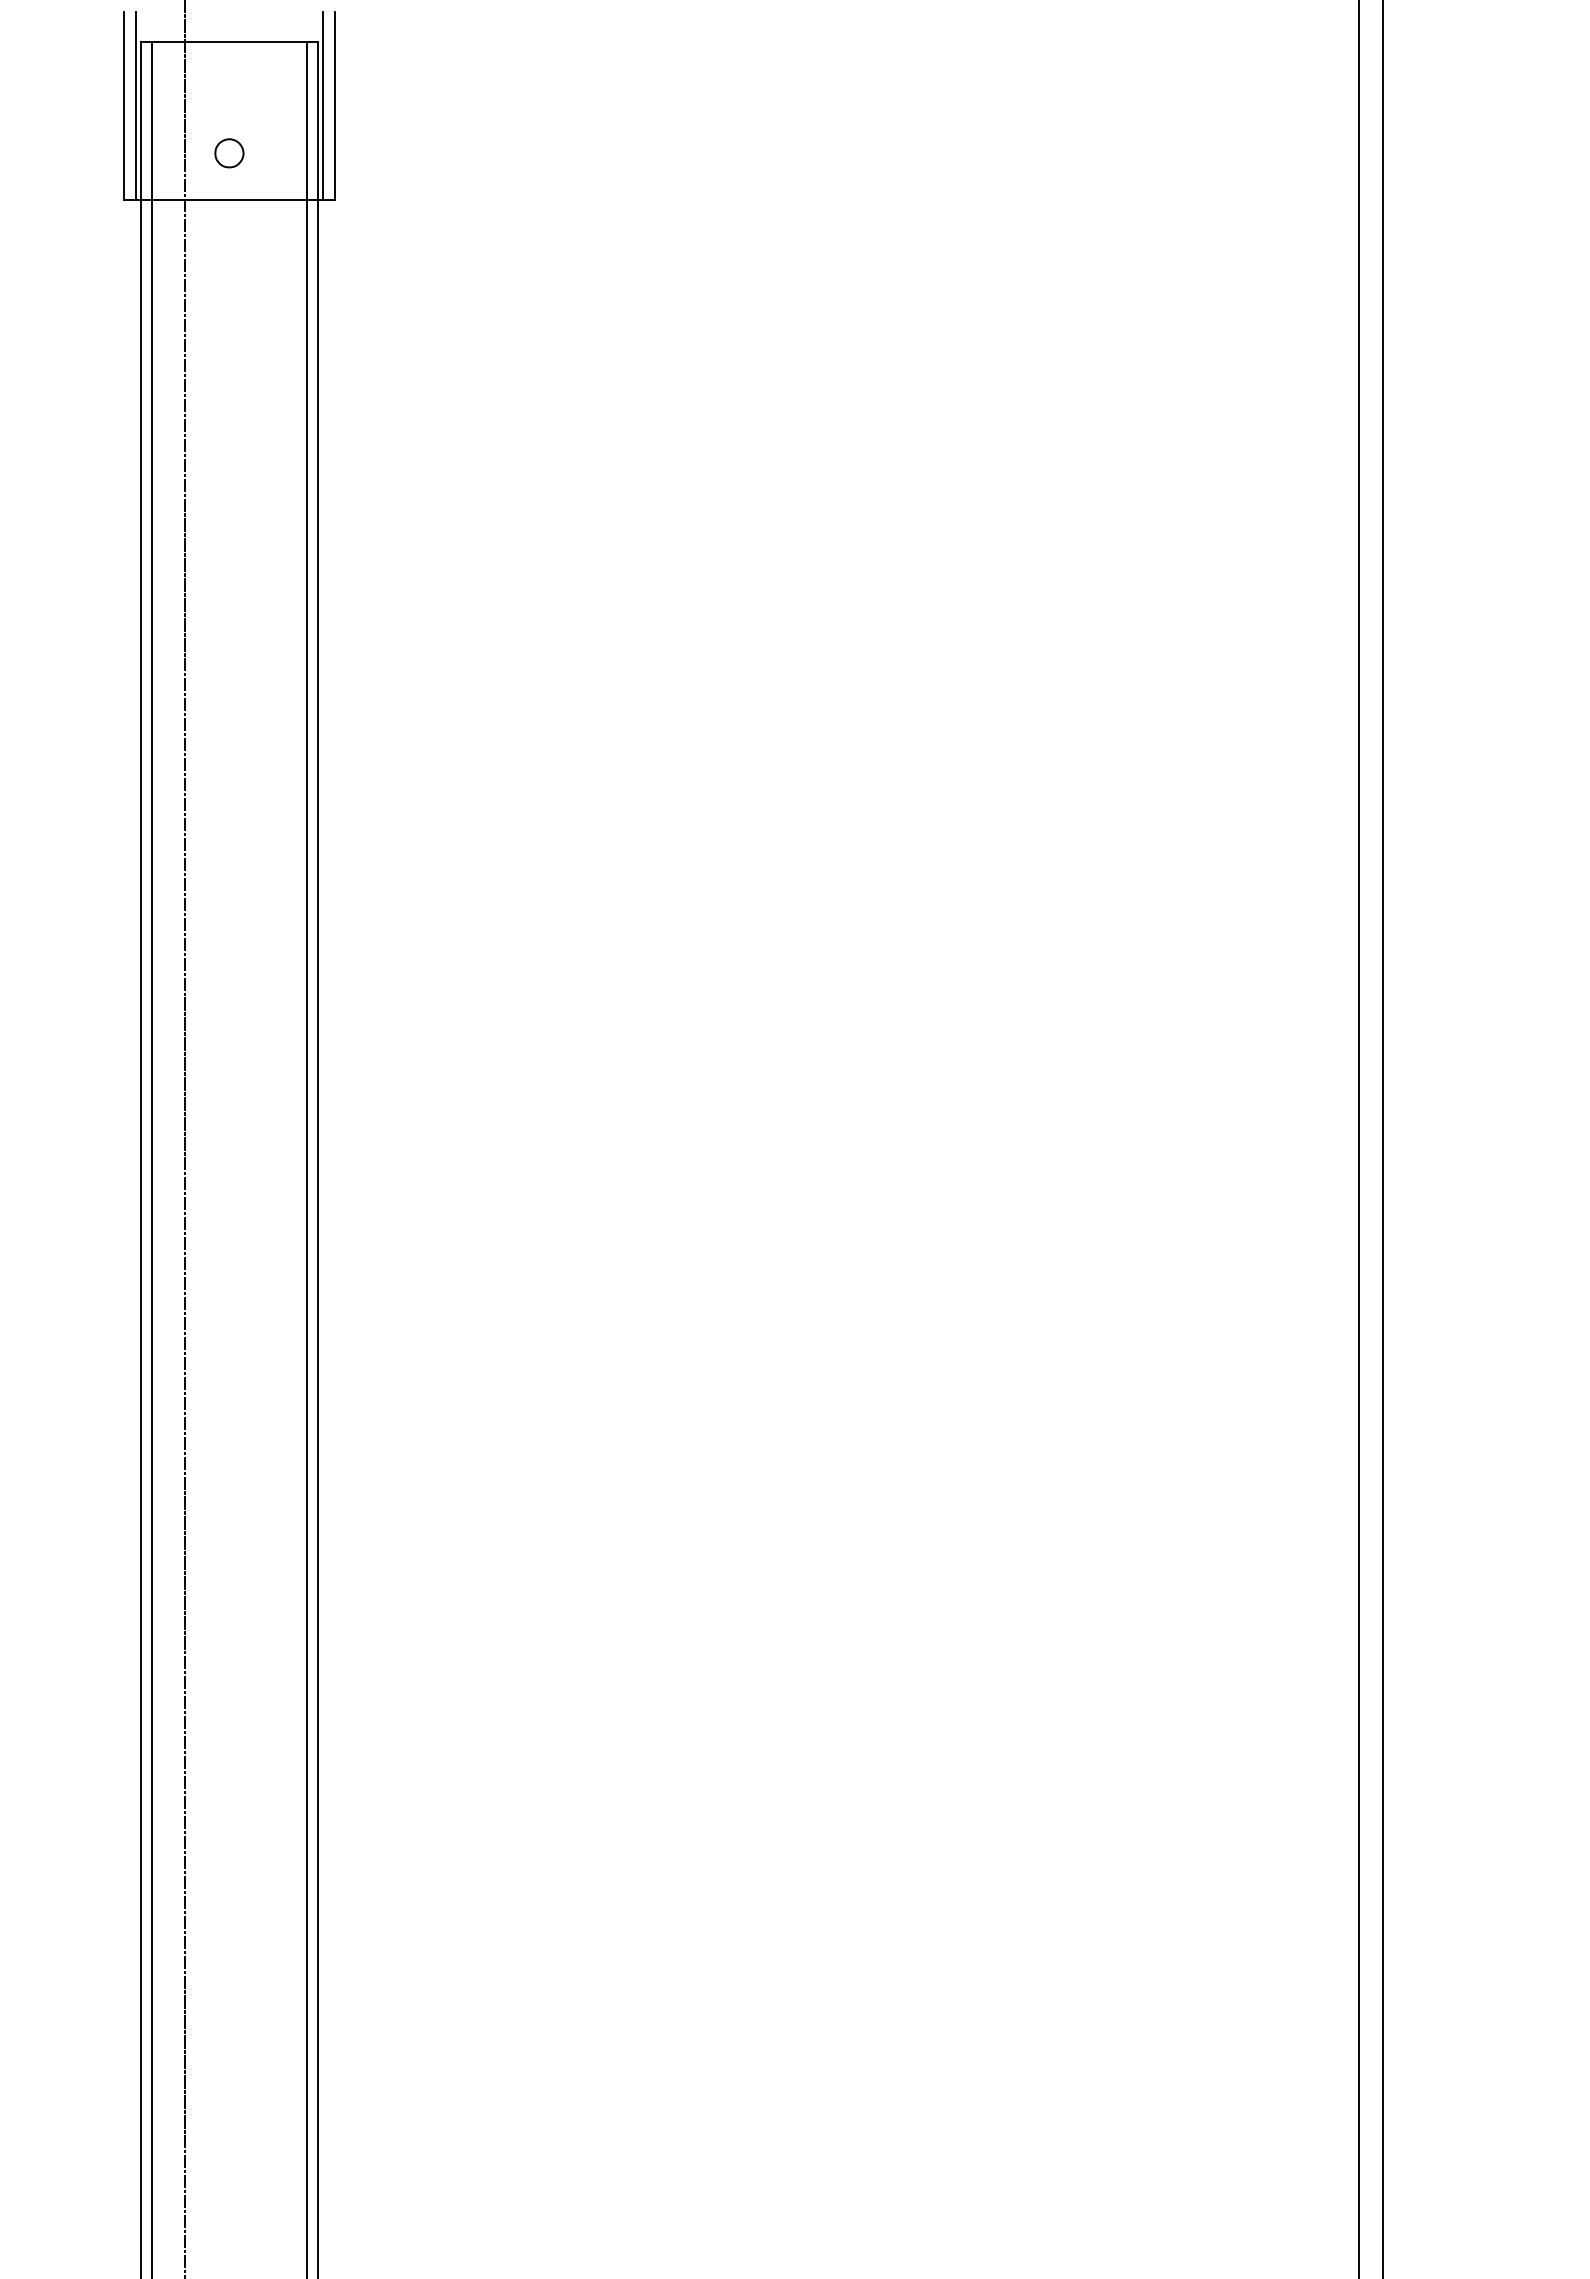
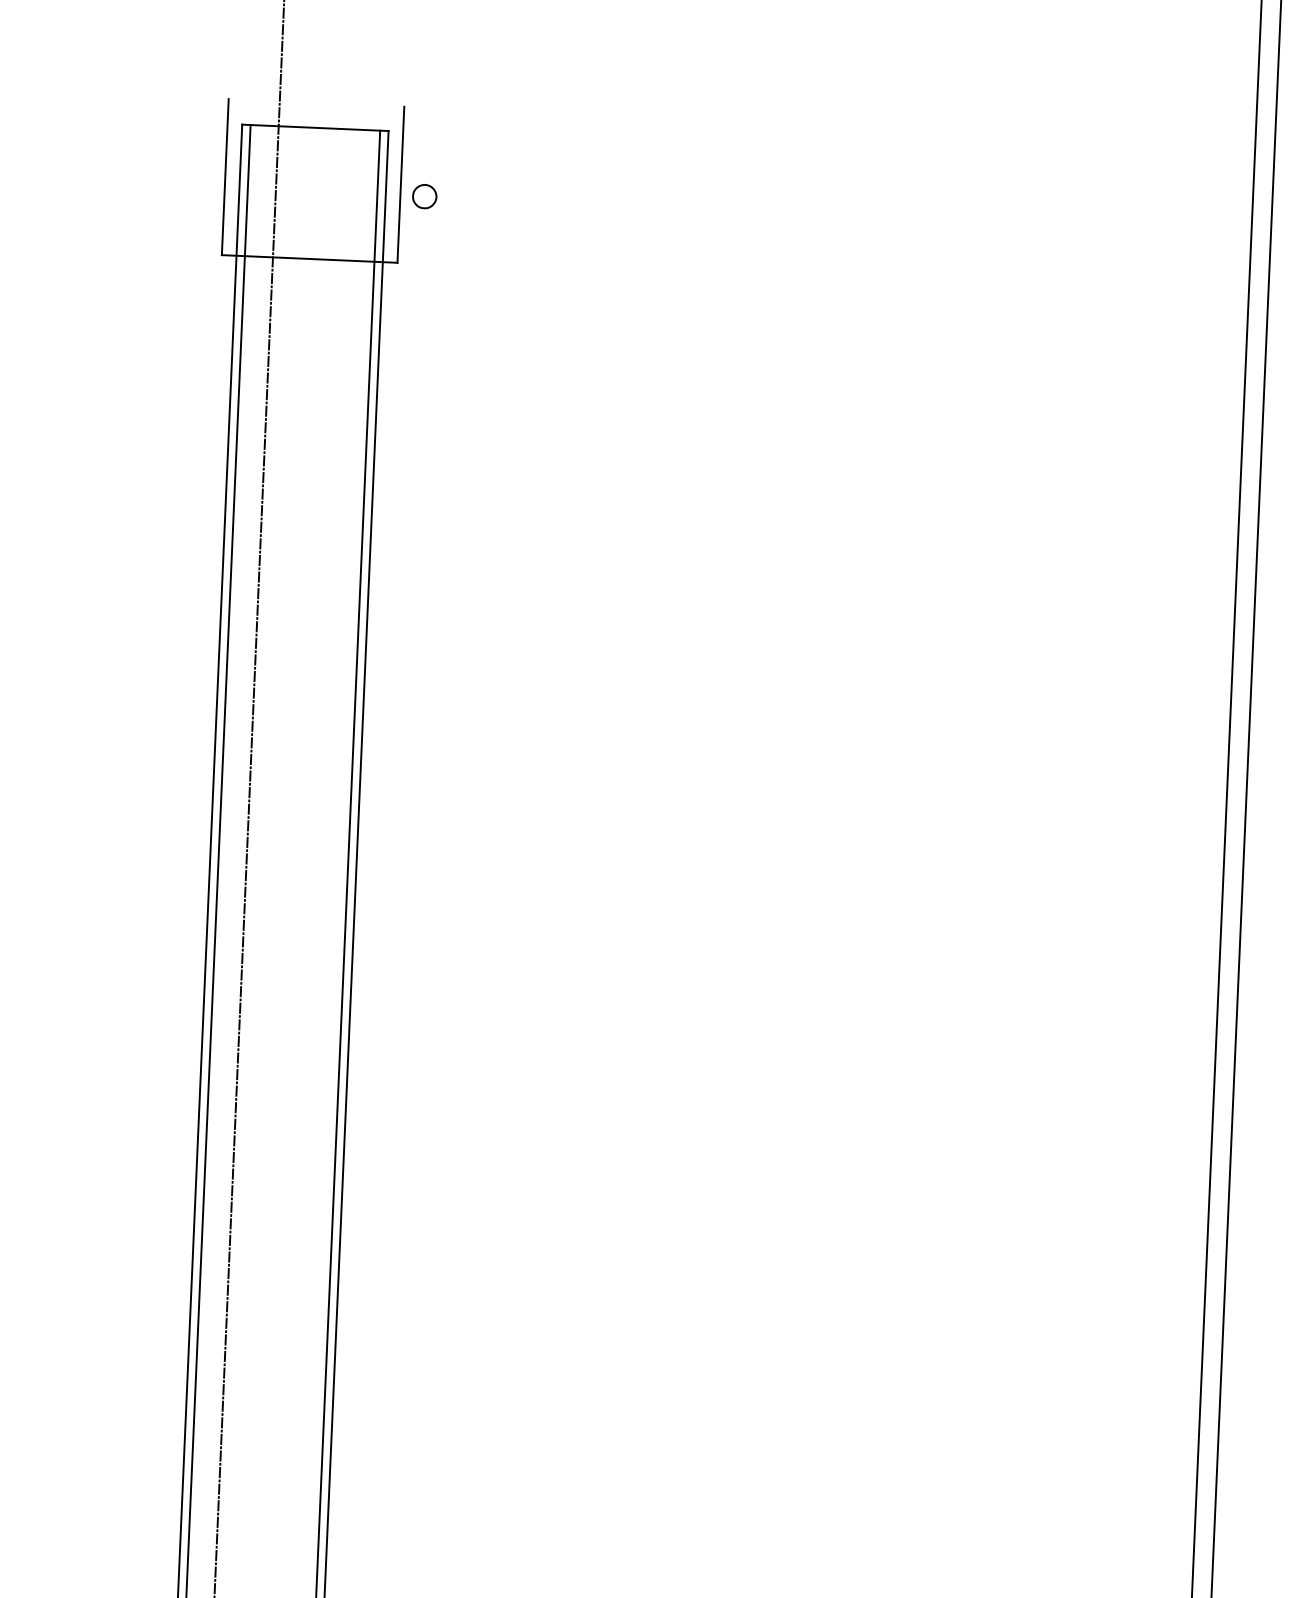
line: (135, 106) -> (235, 177), removed
line: (323, 106) -> (391, 184), removed
part: (229, 153) -> (424, 196), moved

